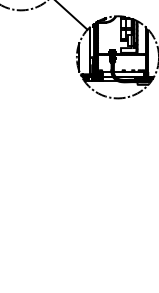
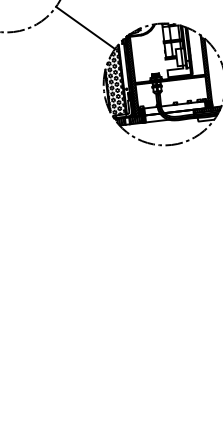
hatch: (84, 50) -> (114, 80), added

